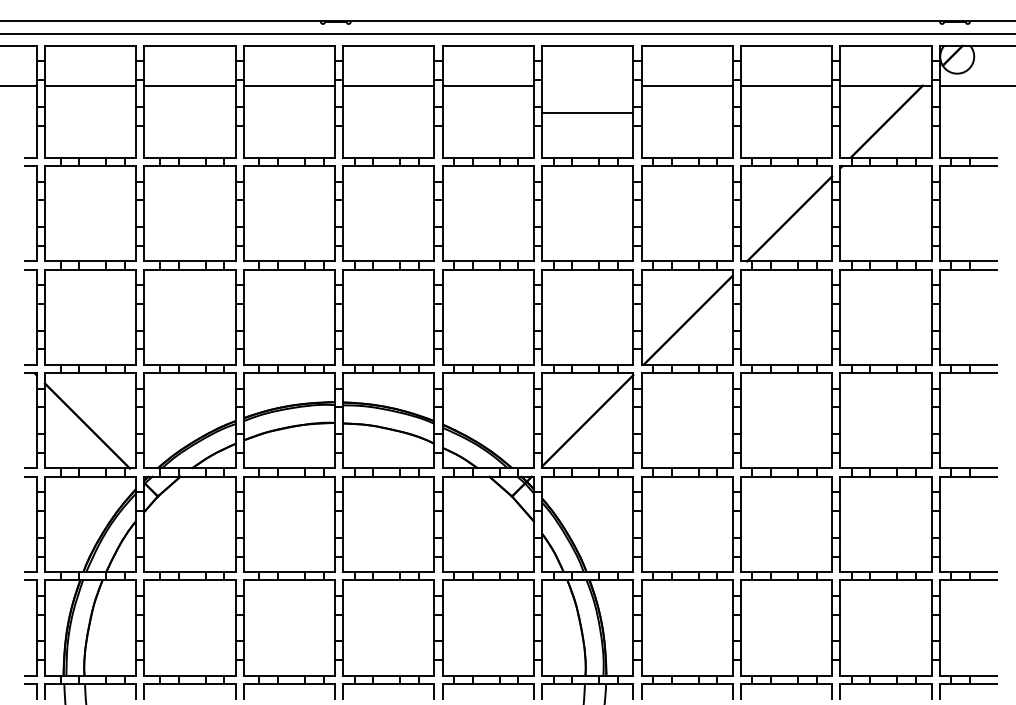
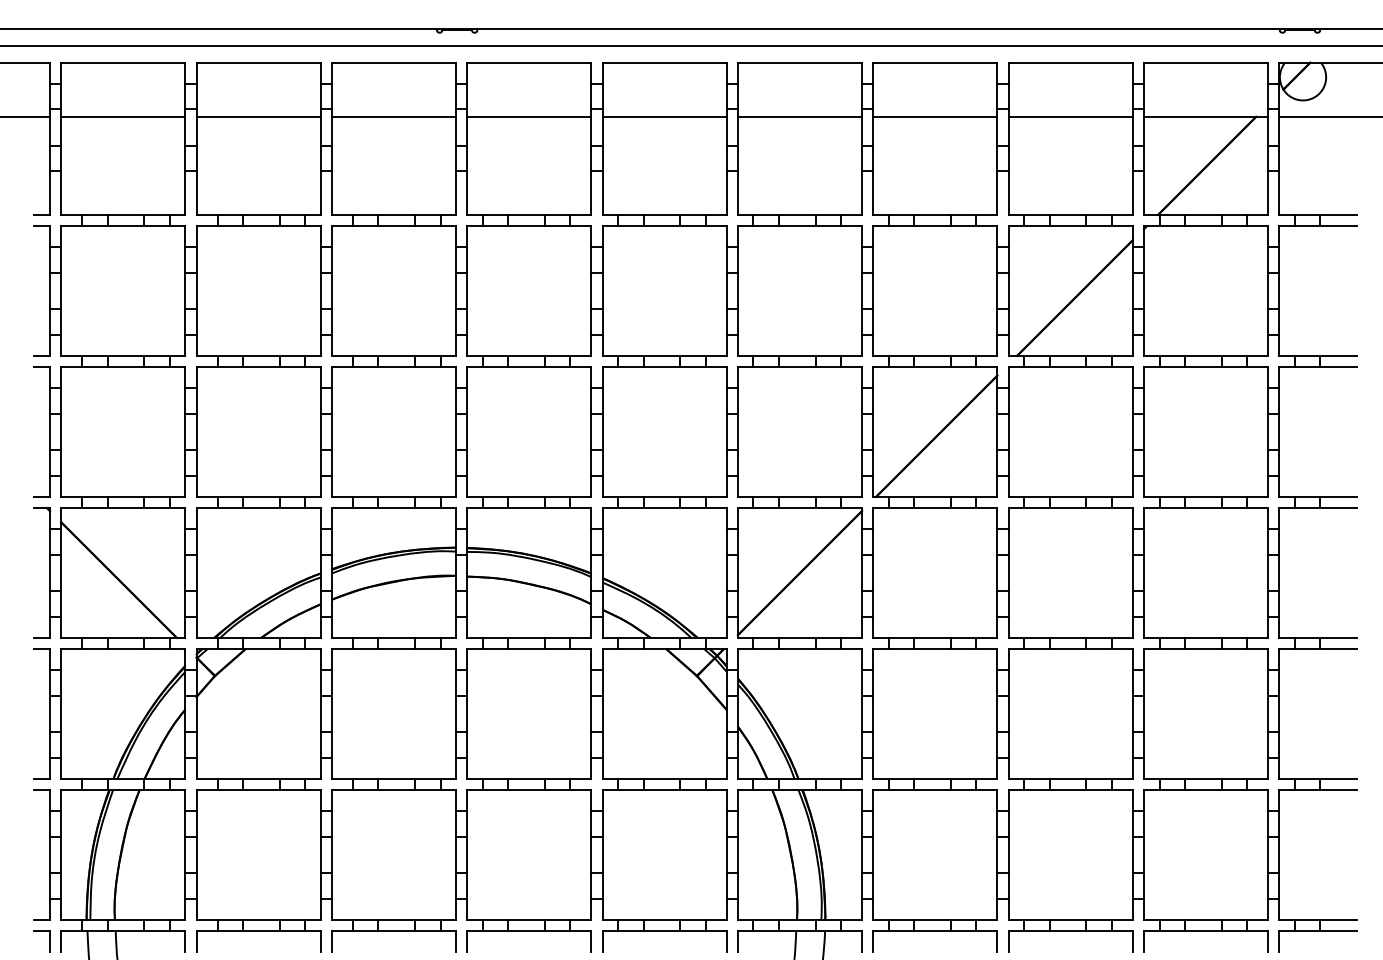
line: (587, 112) -> (799, 116), moved

